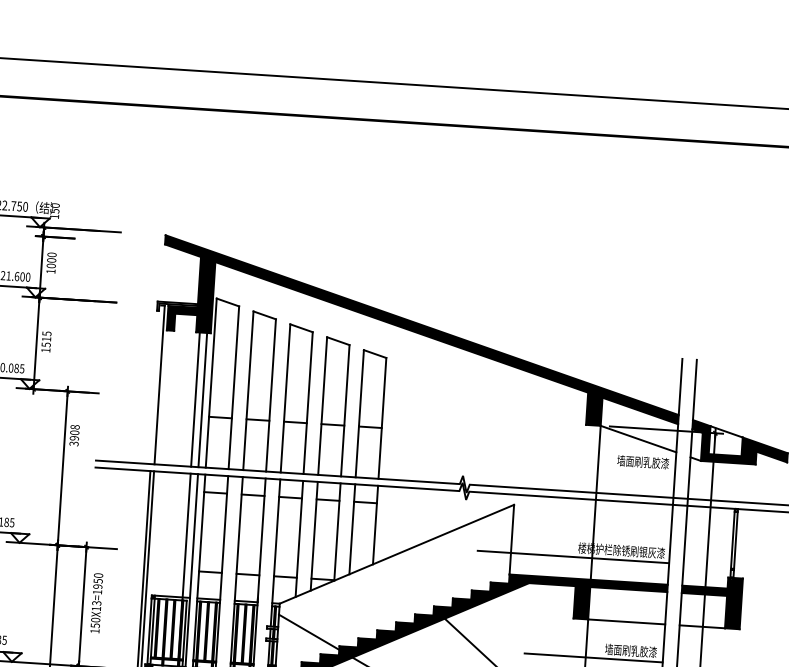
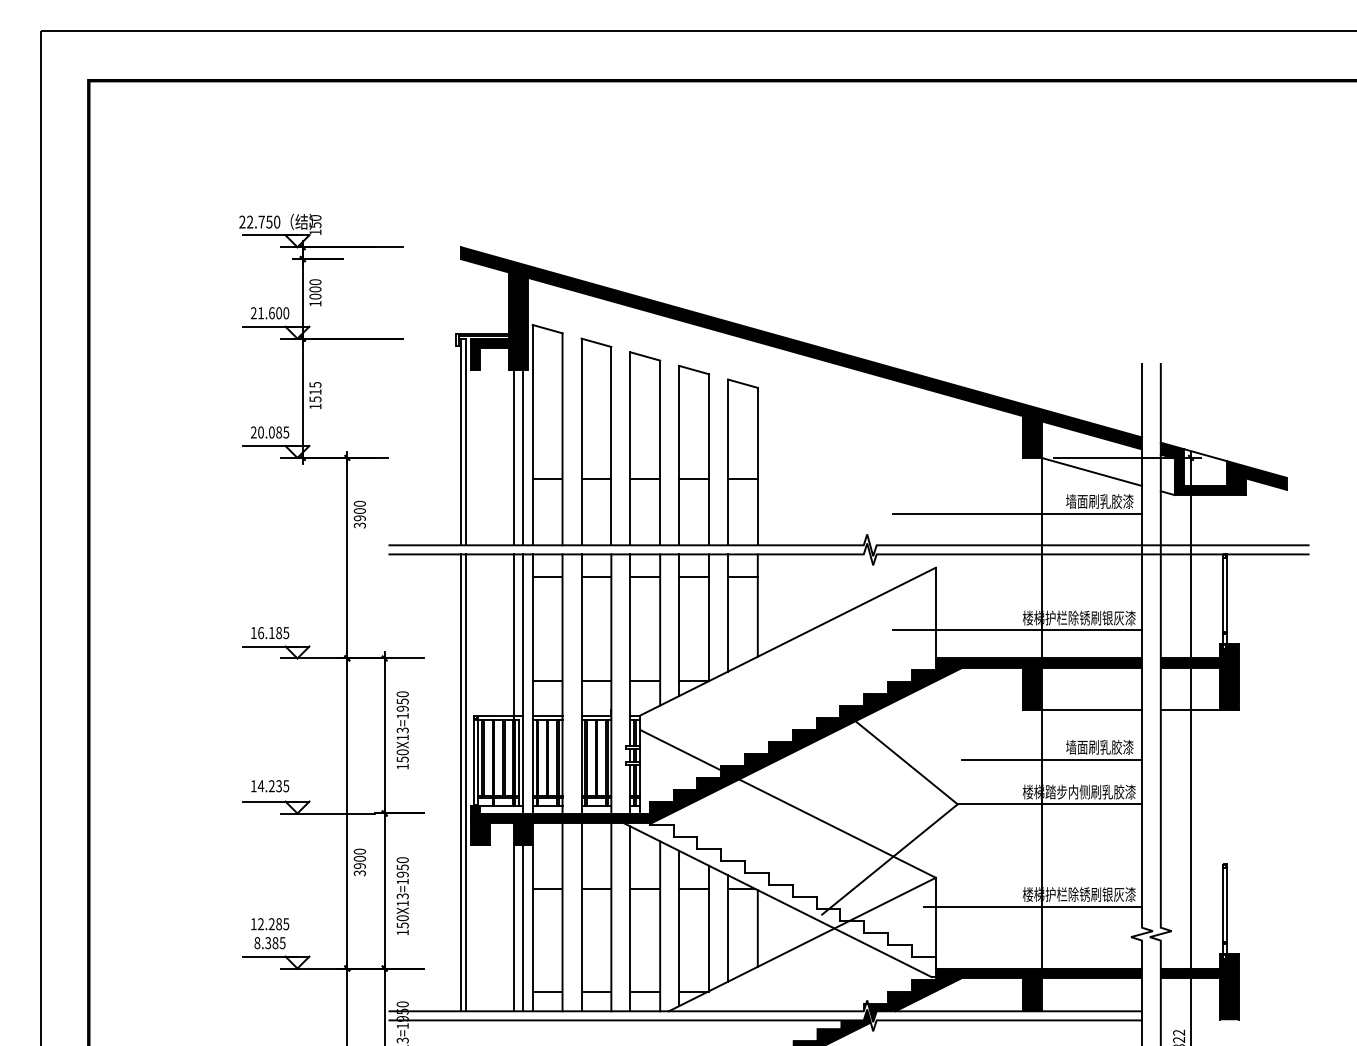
line: (156, 384) -> (461, 441), added
text: (74, 426) -> (359, 503), 3908 -> 3900
line: (578, 467) -> (1016, 513), added

